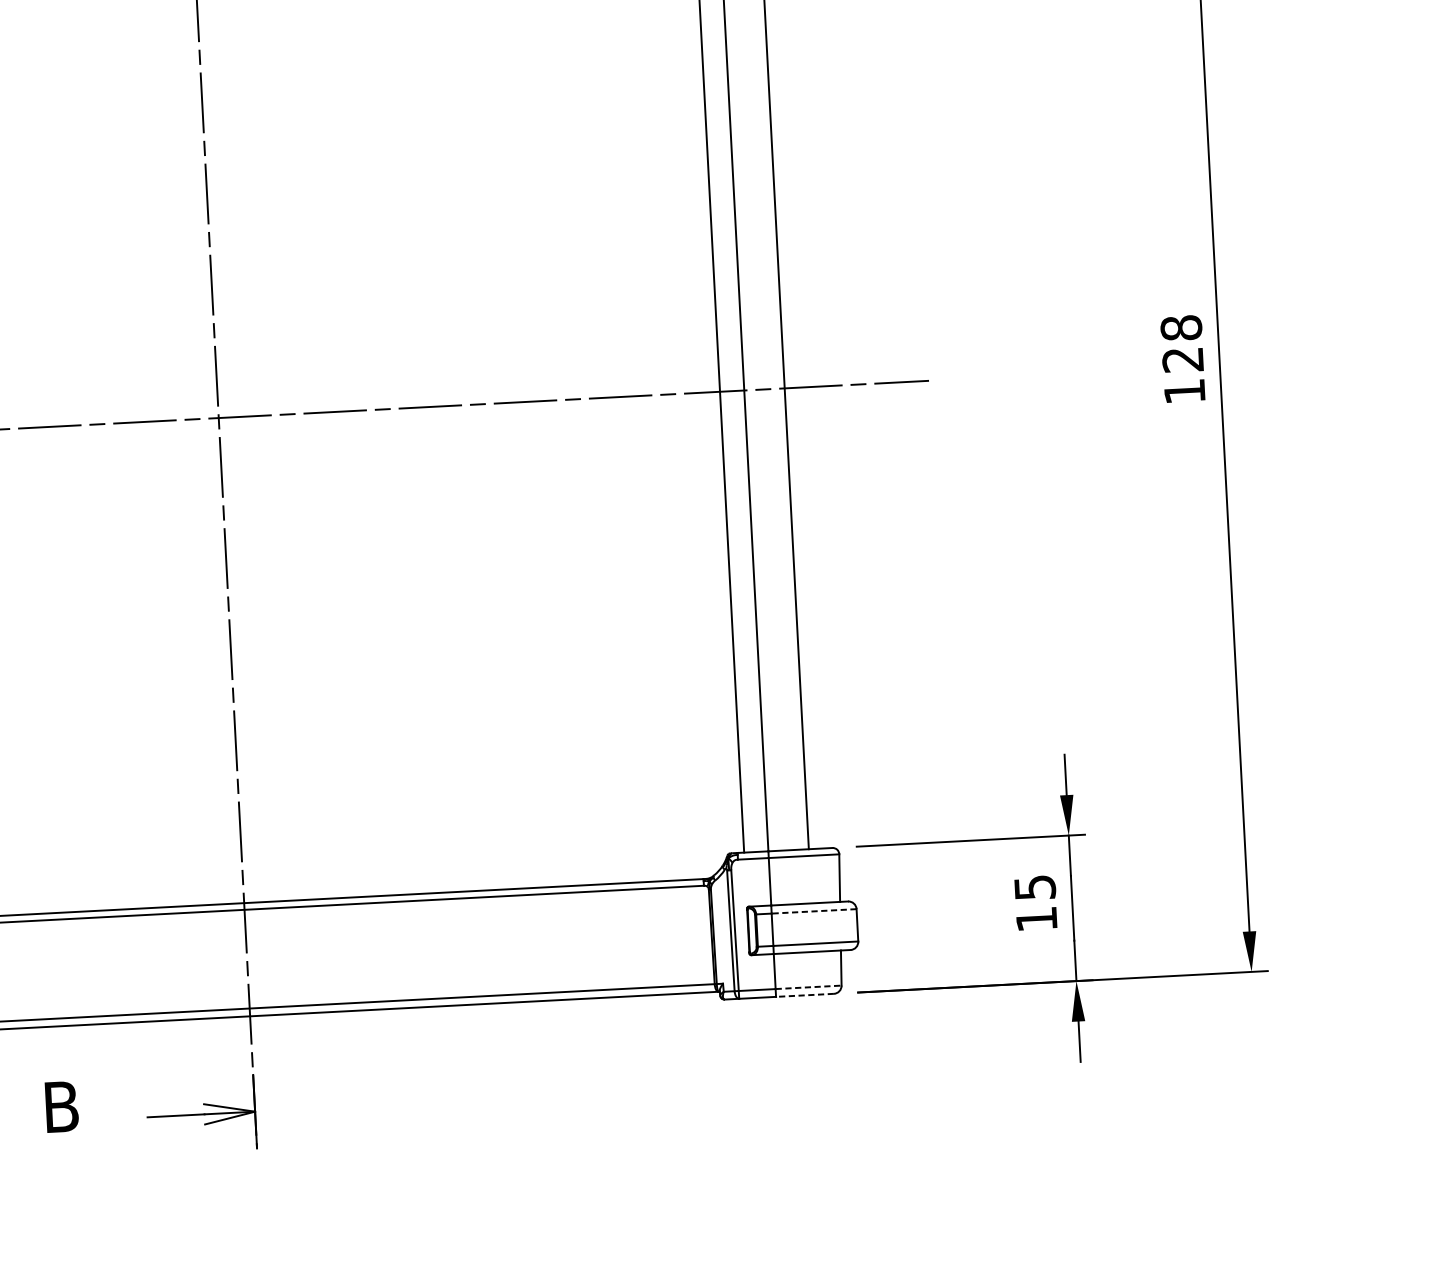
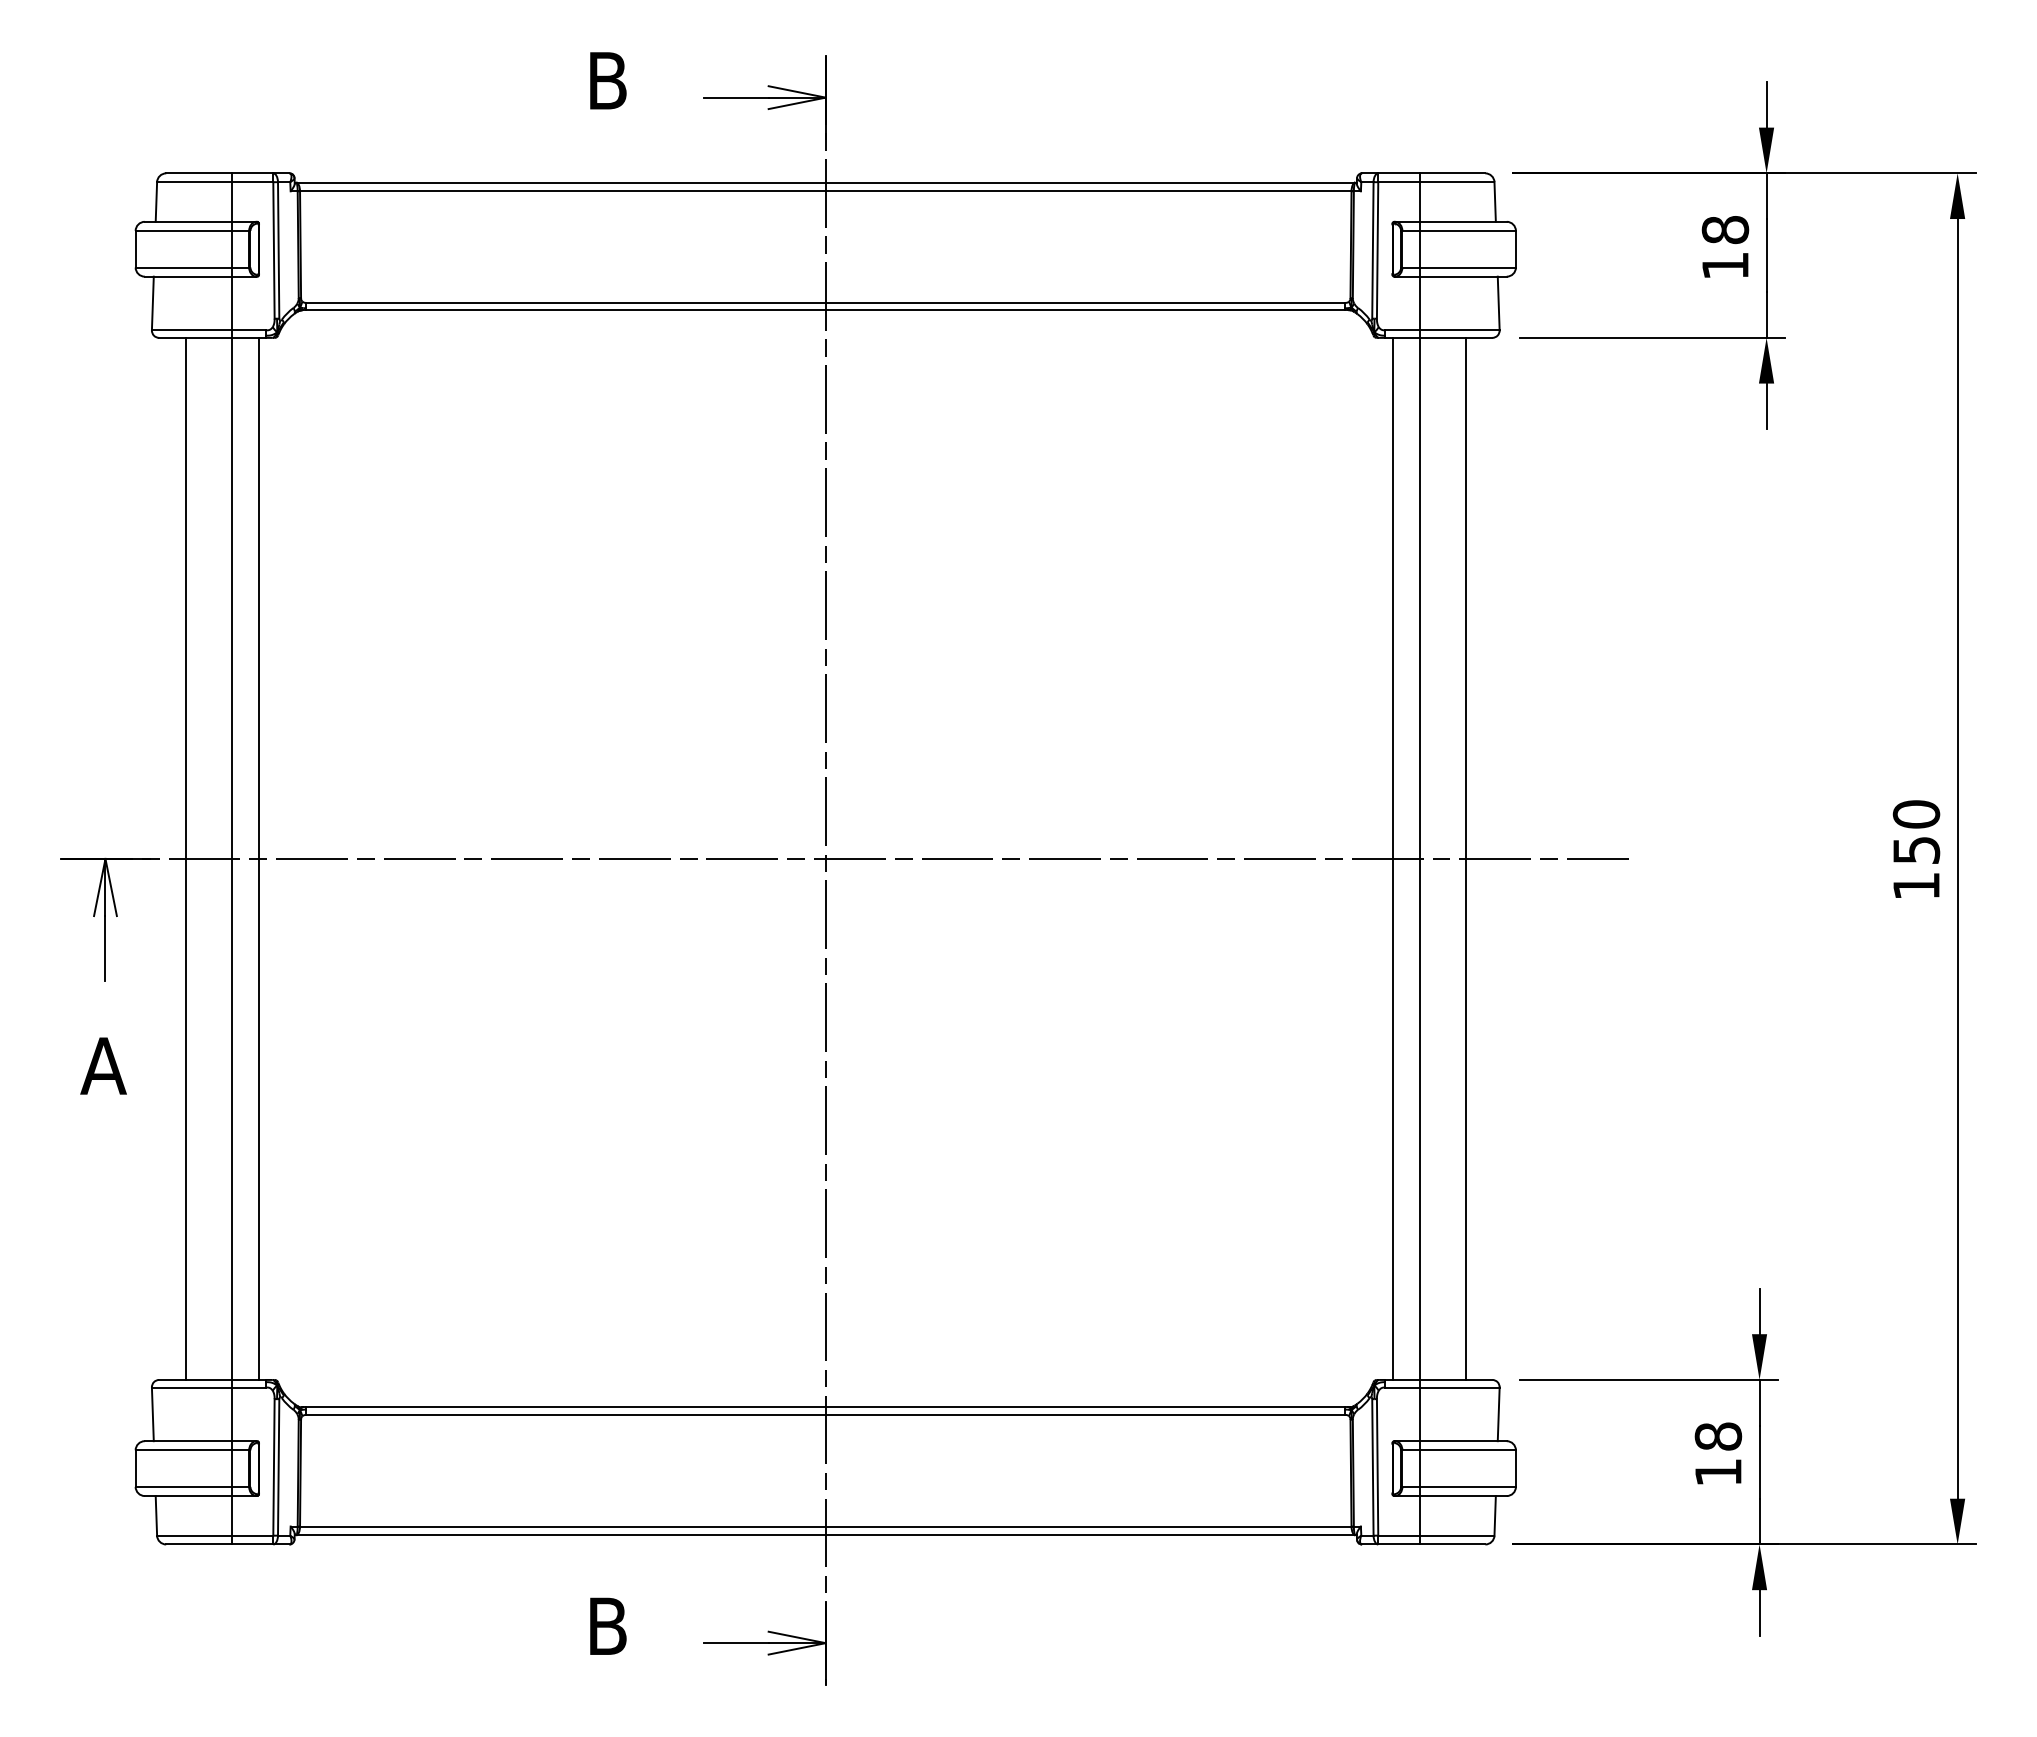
text: (1182, 344) -> (1916, 832), 128 -> 150
text: (1035, 887) -> (1718, 1436), 15 -> 18
line: (813, 911) -> (1467, 1450), dashed -> solid
line: (808, 987) -> (1457, 1535), dashed -> solid
line: (804, 995) -> (1452, 1544), dashed -> solid

